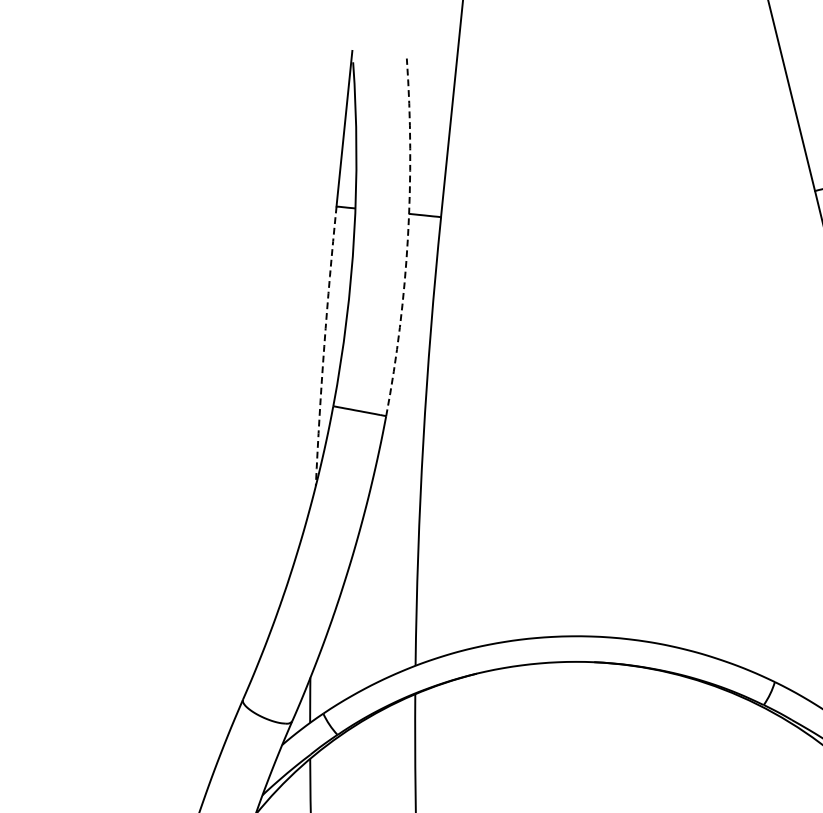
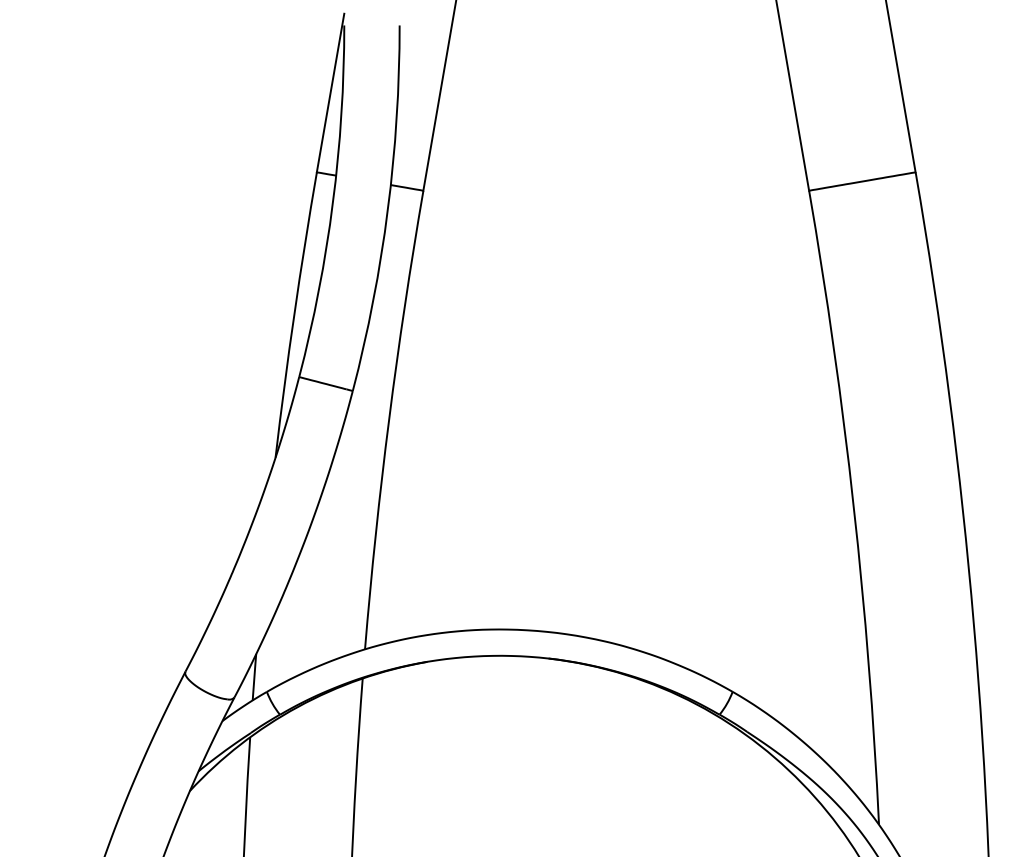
arc: (407, 237) -> (387, 209), dashed -> solid
arc: (324, 345) -> (294, 314), dashed -> solid

